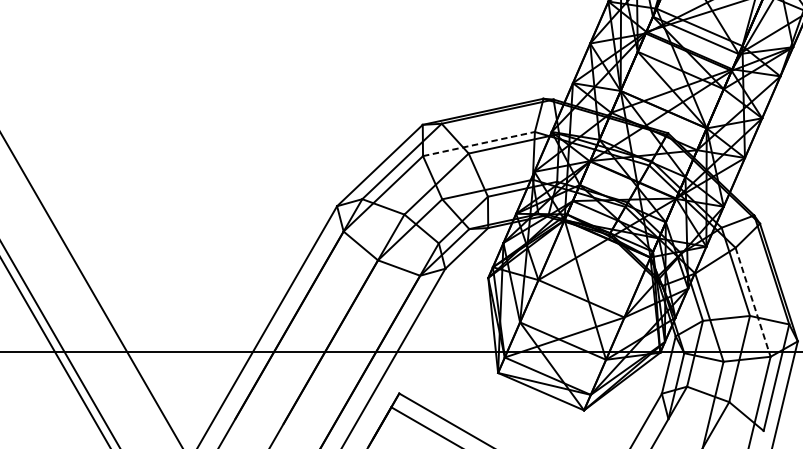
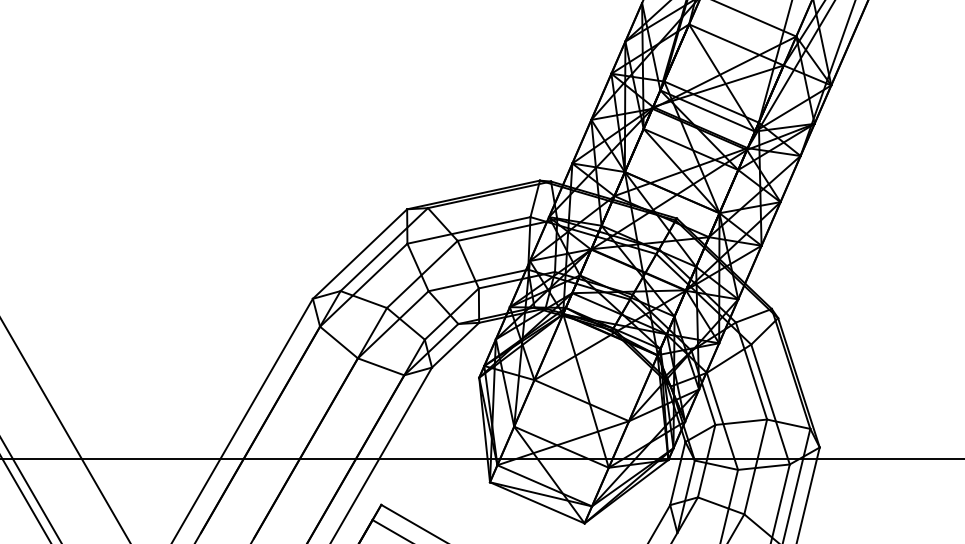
line: (478, 144) -> (468, 230), dashed -> solid
line: (753, 302) -> (770, 404), dashed -> solid

